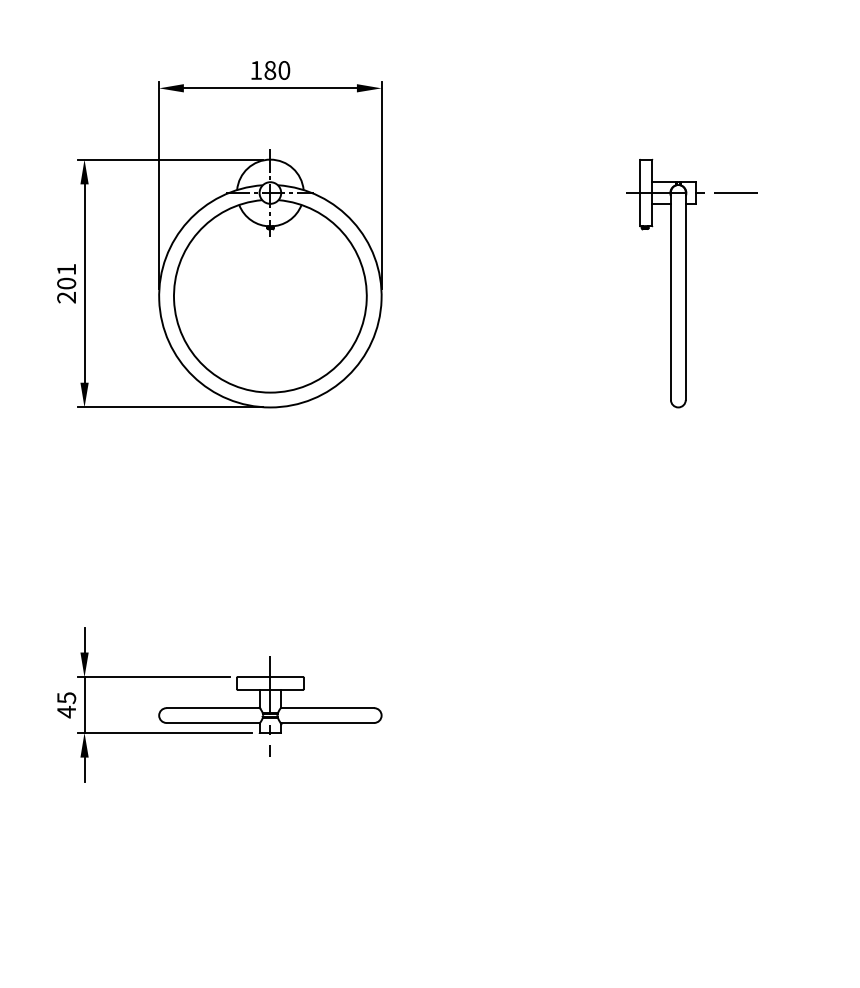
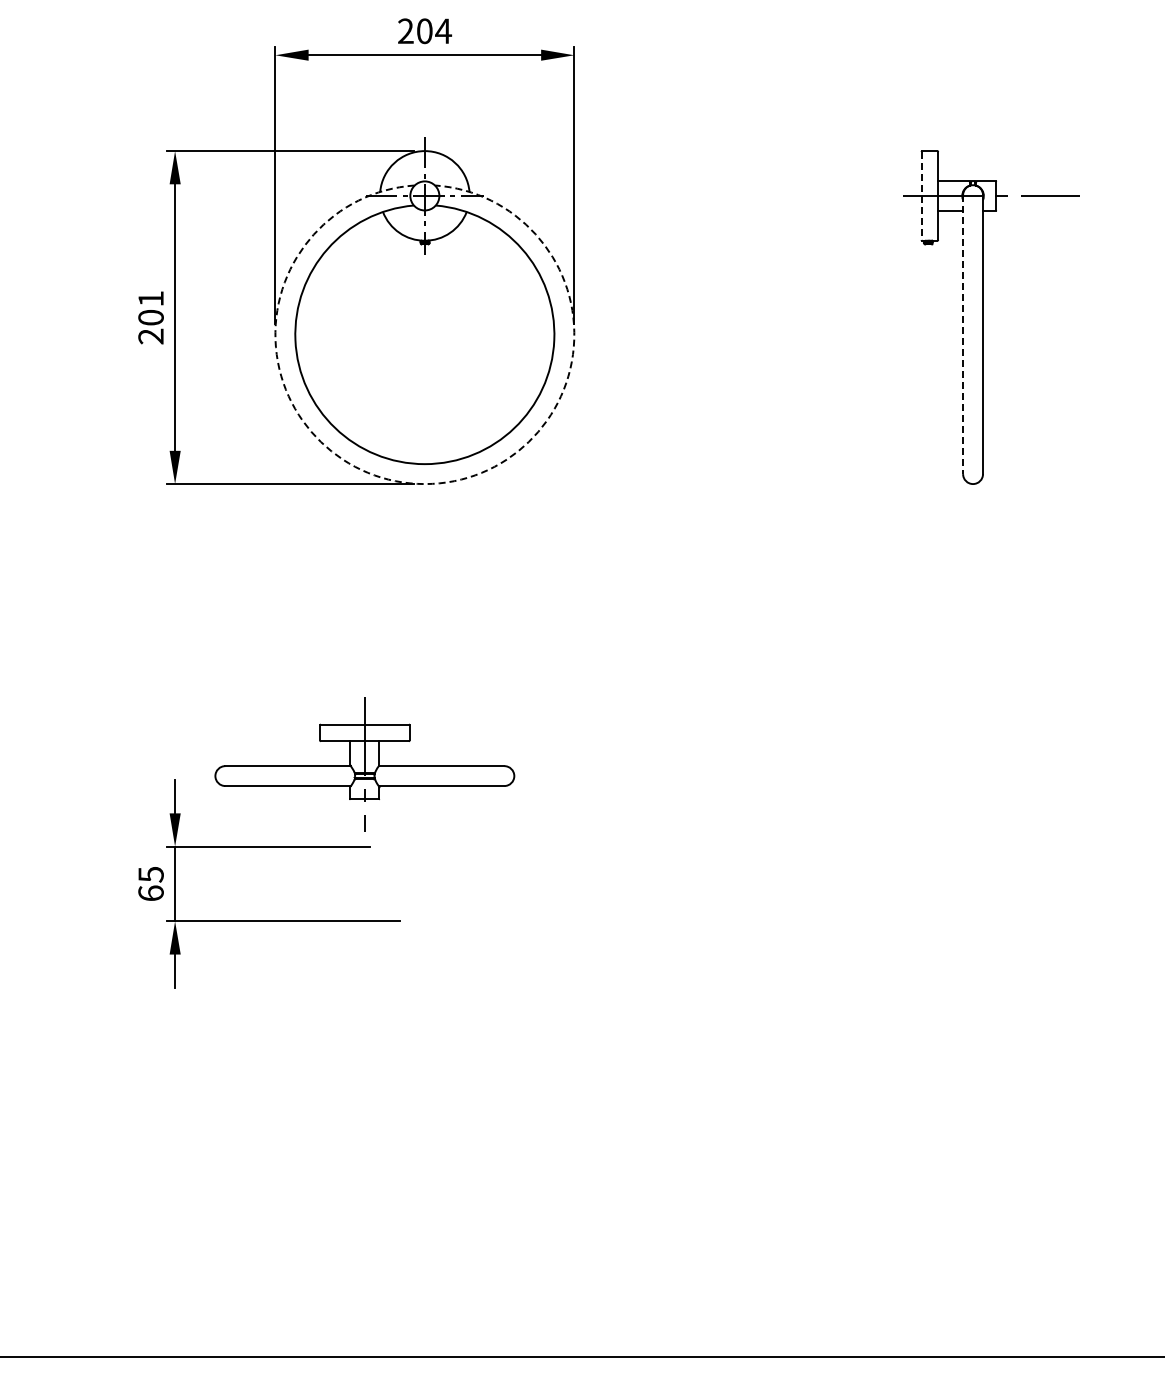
text: (270, 70) -> (425, 31), 180 -> 204
line: (639, 193) -> (921, 196), solid -> dashed
line: (671, 296) -> (963, 335), solid -> dashed
arc: (270, 407) -> (424, 484), solid -> dashed
part: (270, 706) -> (364, 764), moved
text: (66, 712) -> (150, 893), 45 -> 65

